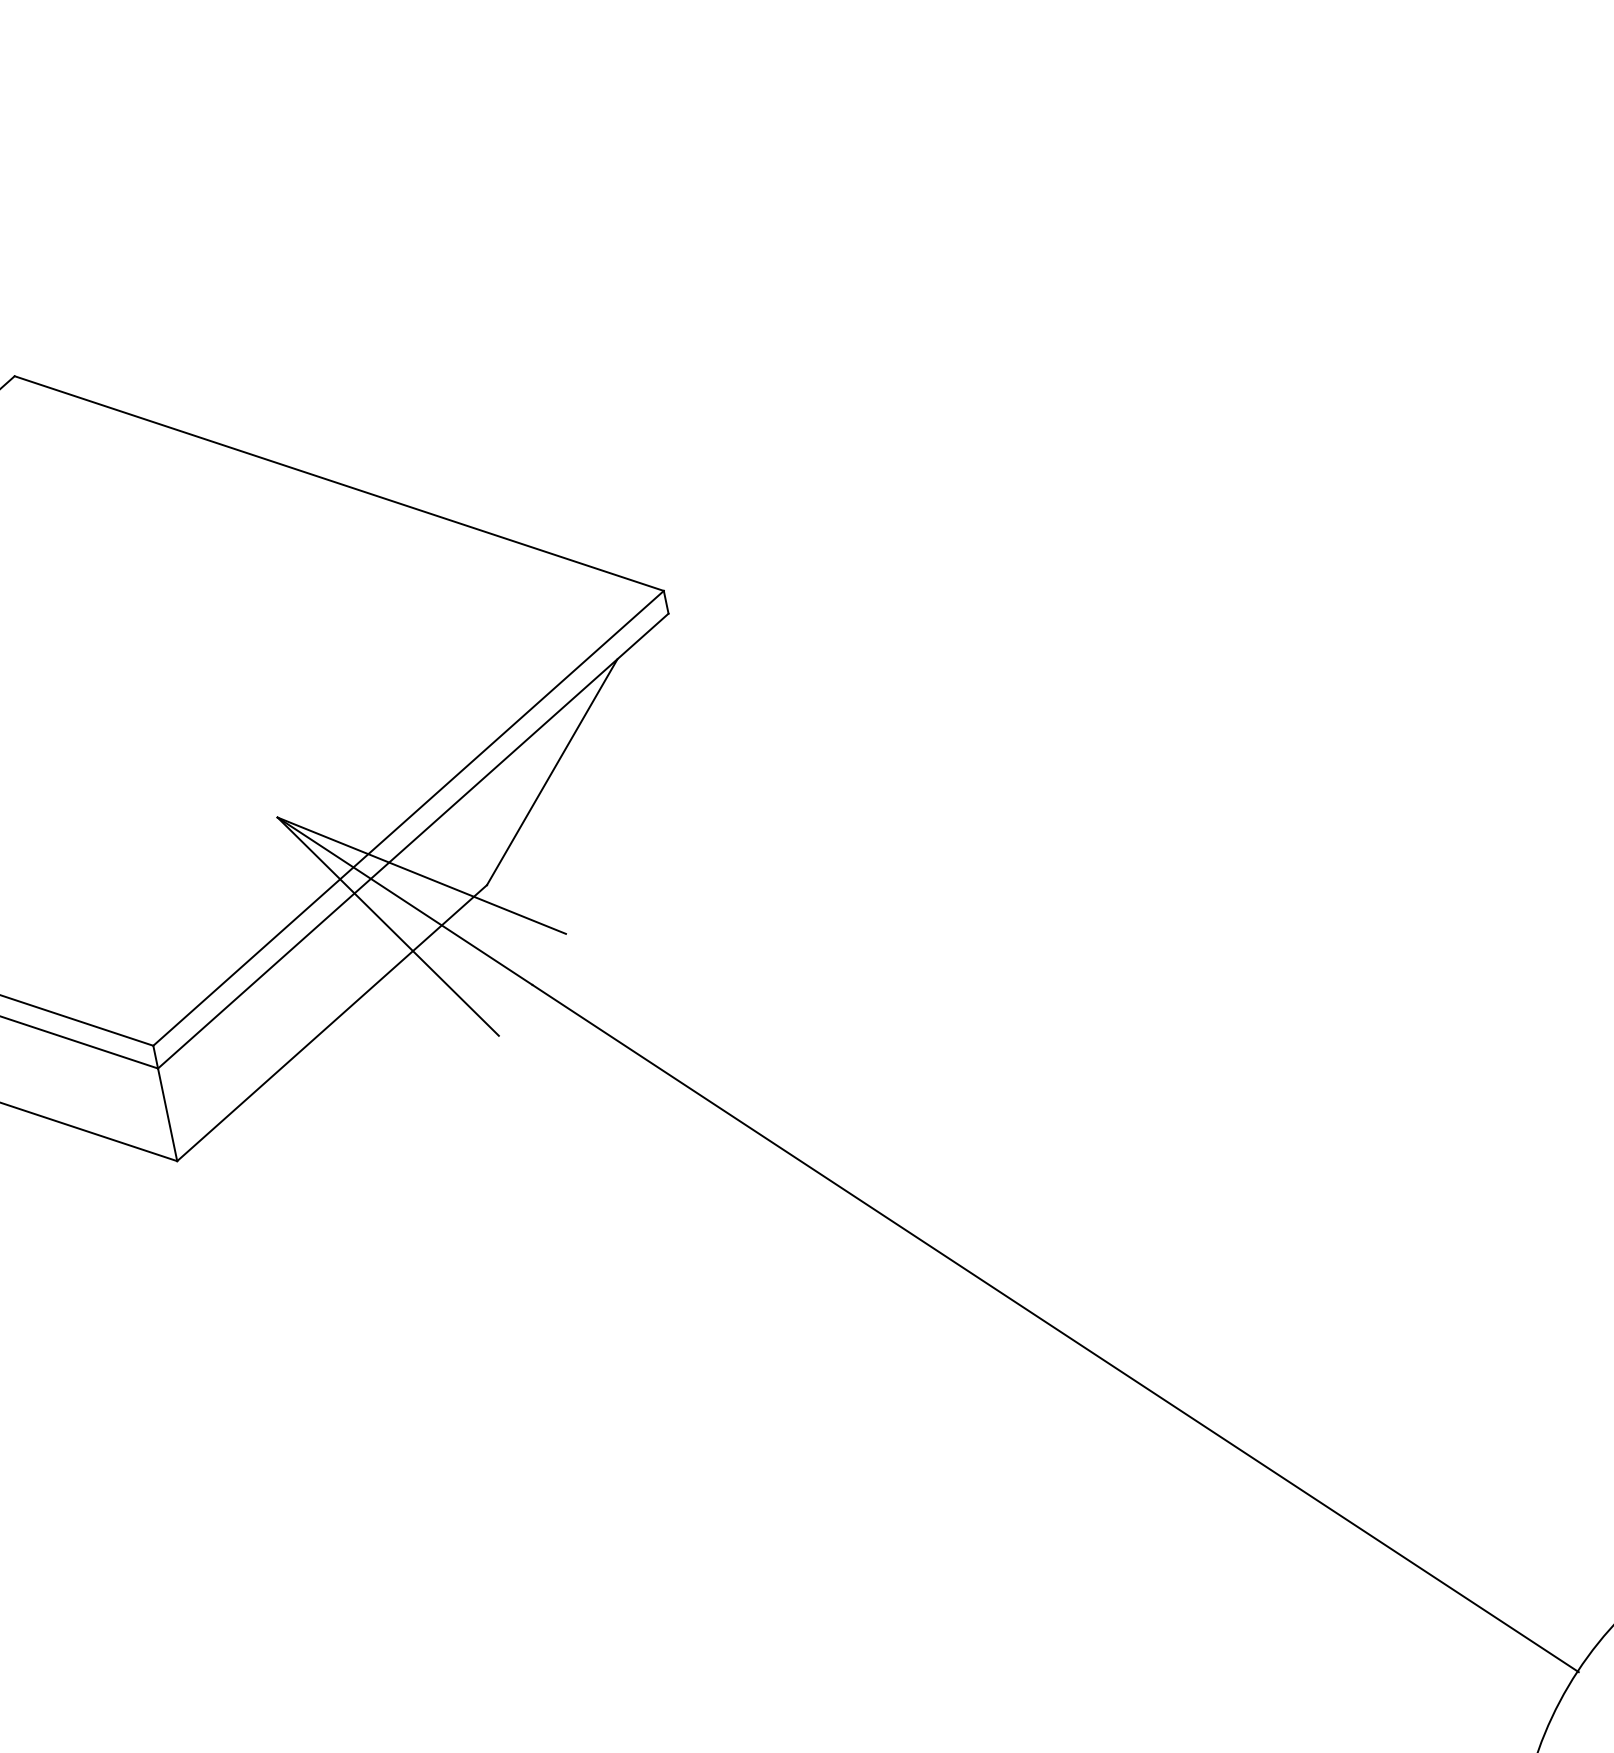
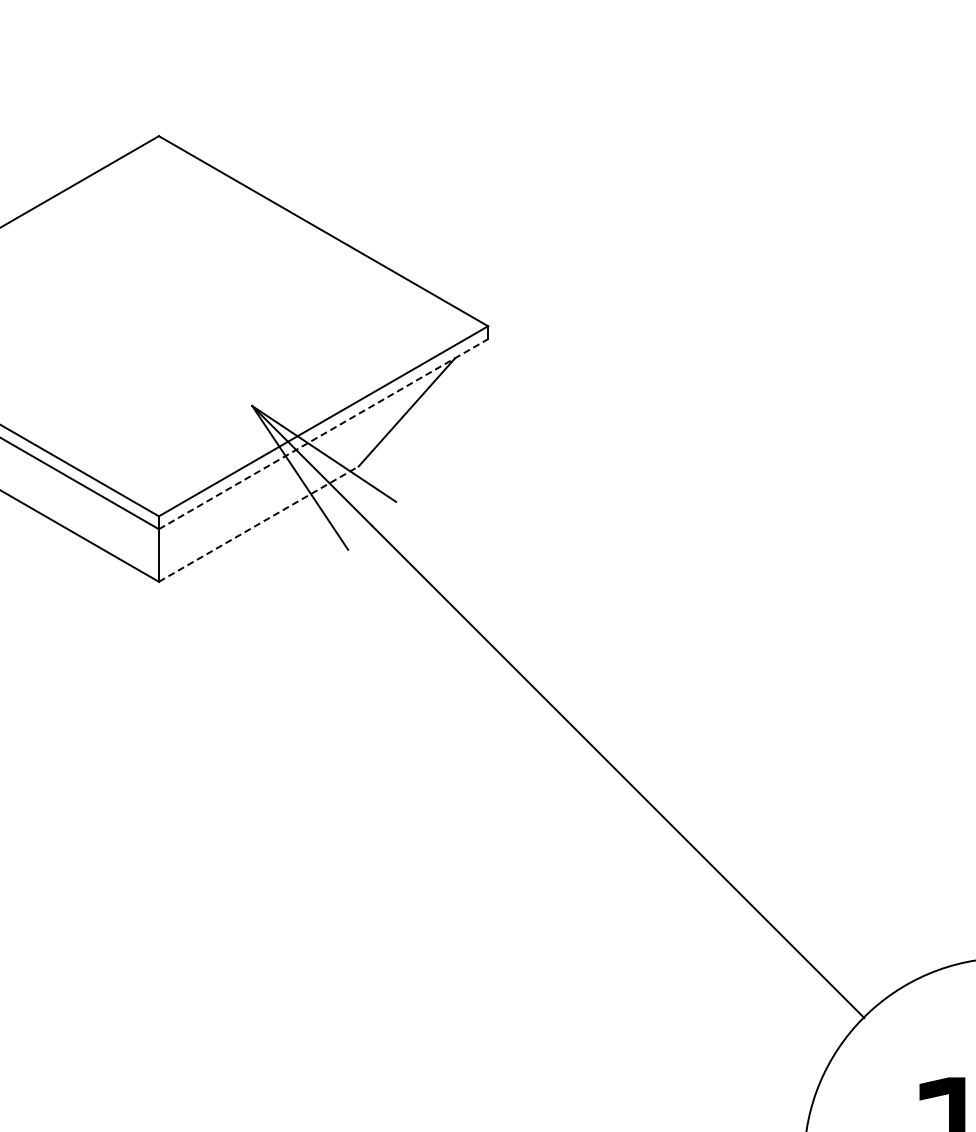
line: (412, 839) -> (323, 433), solid -> dashed
line: (333, 1021) -> (259, 523), solid -> dashed

